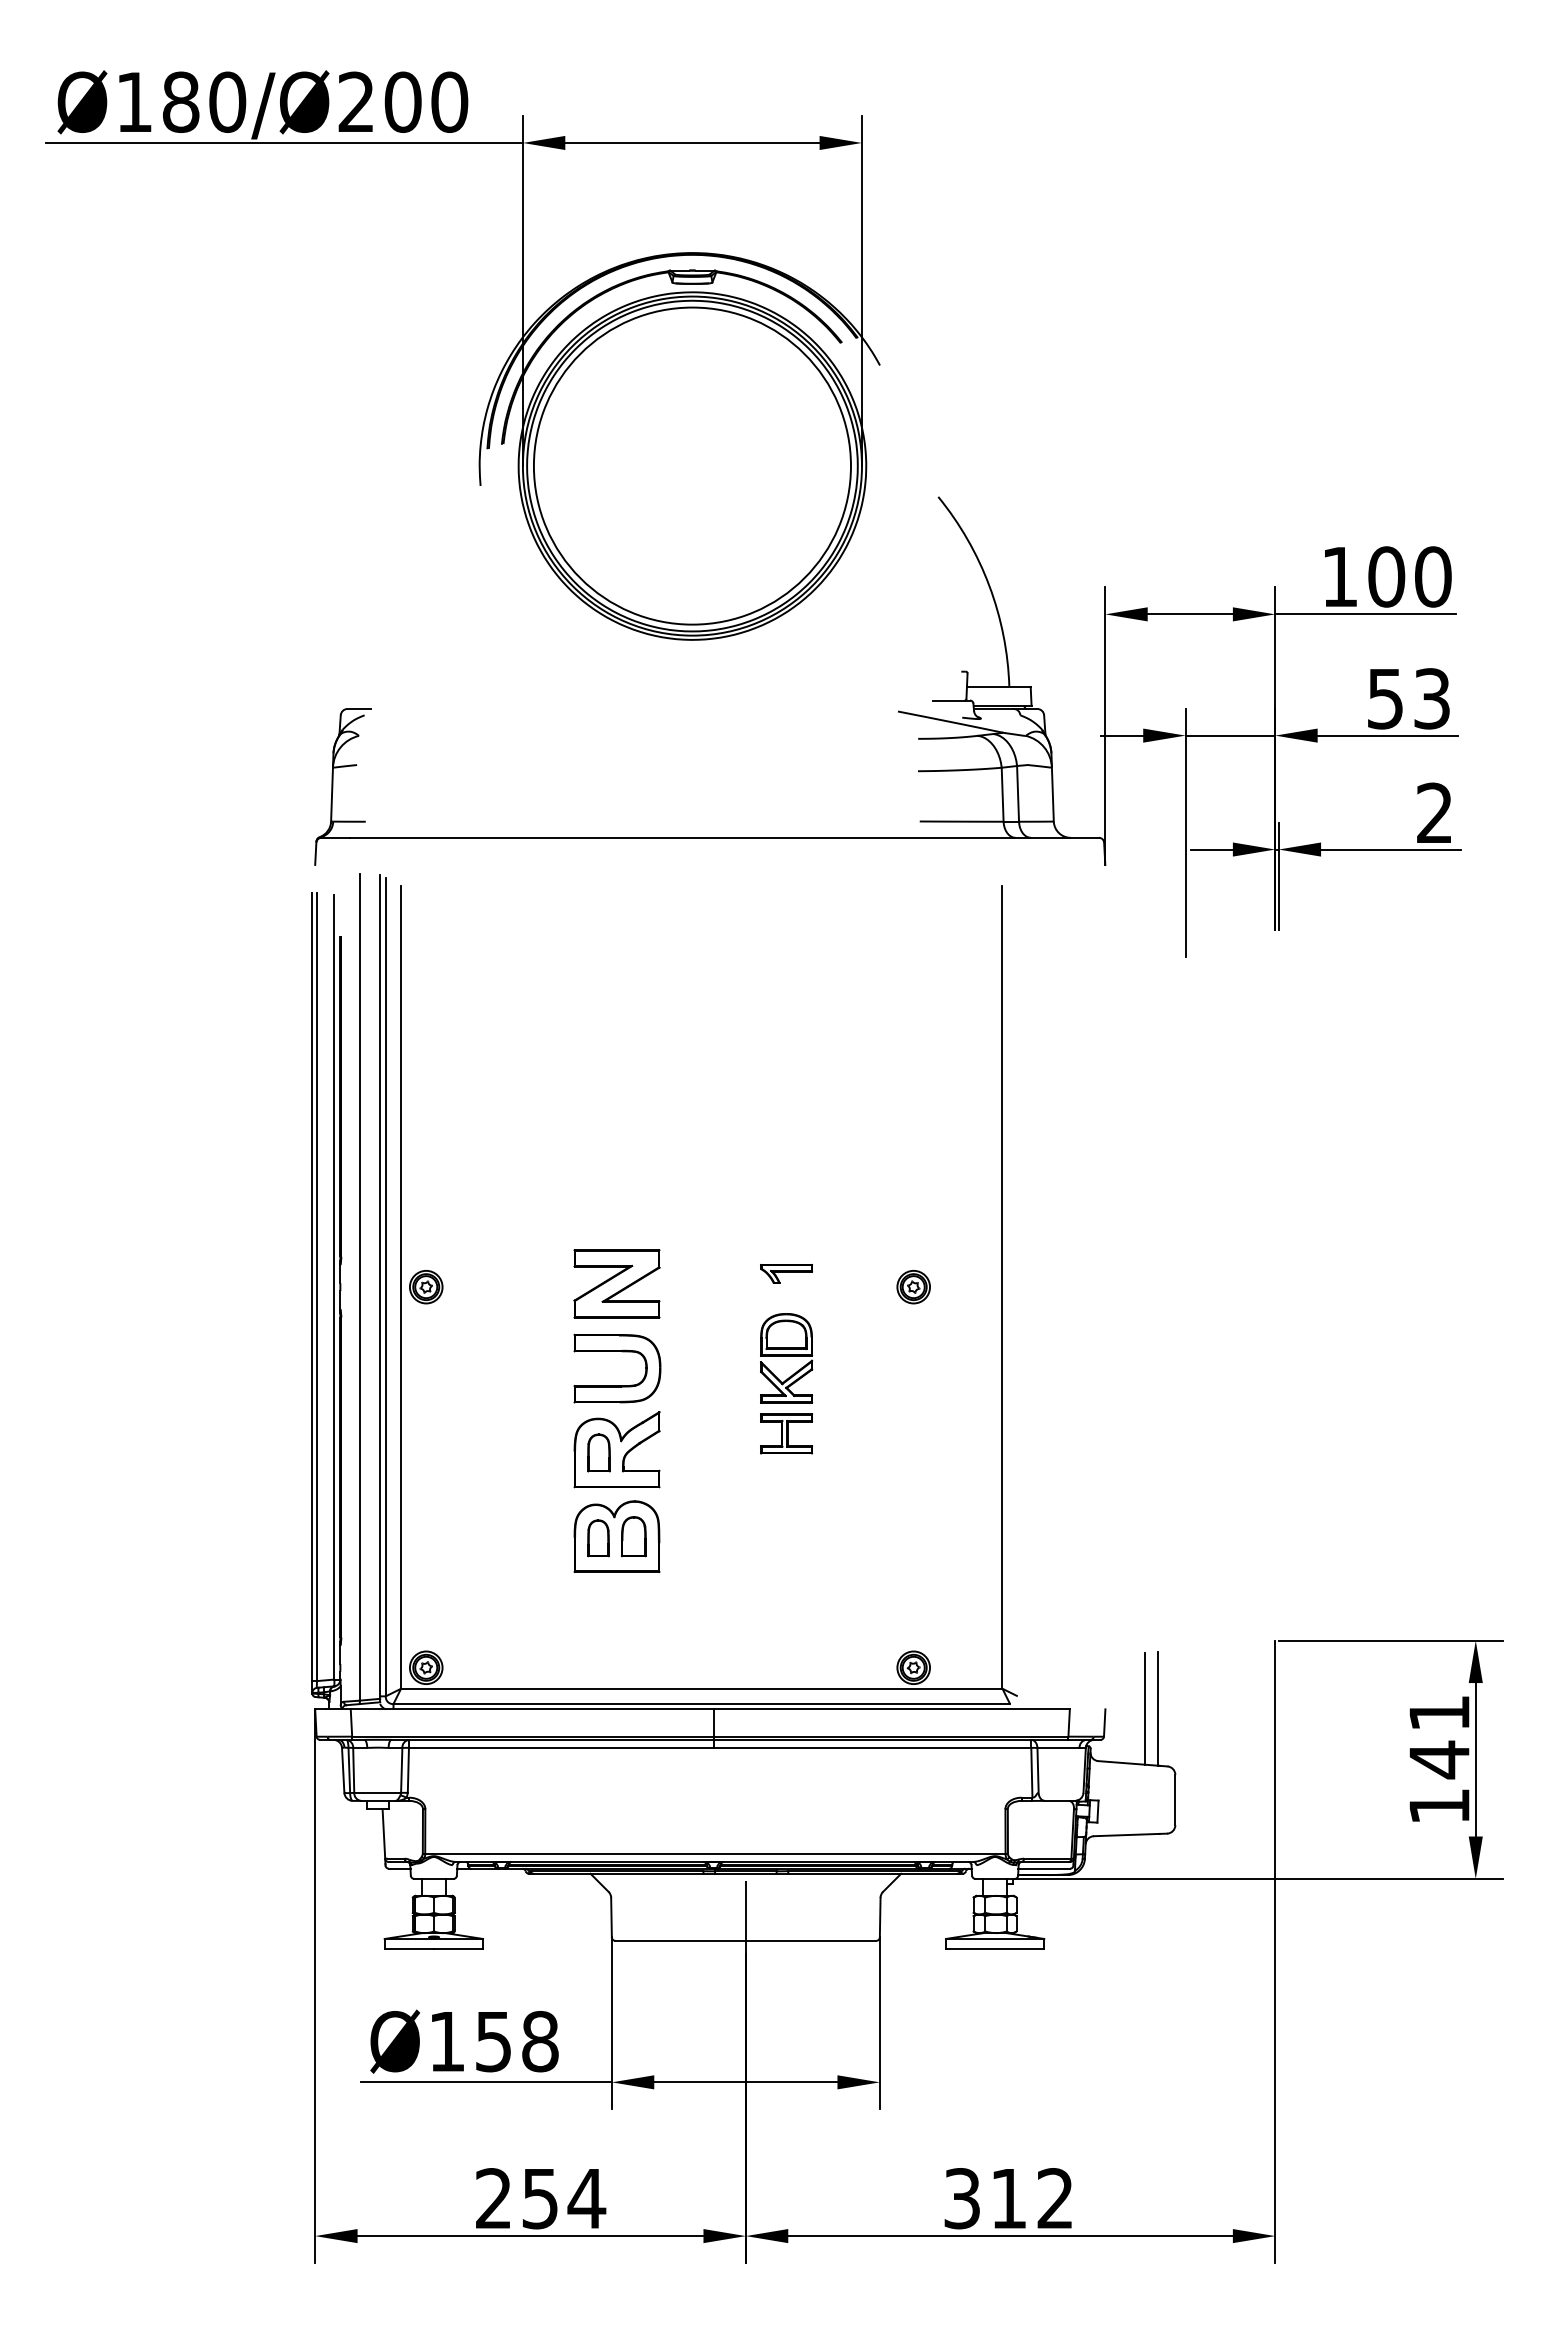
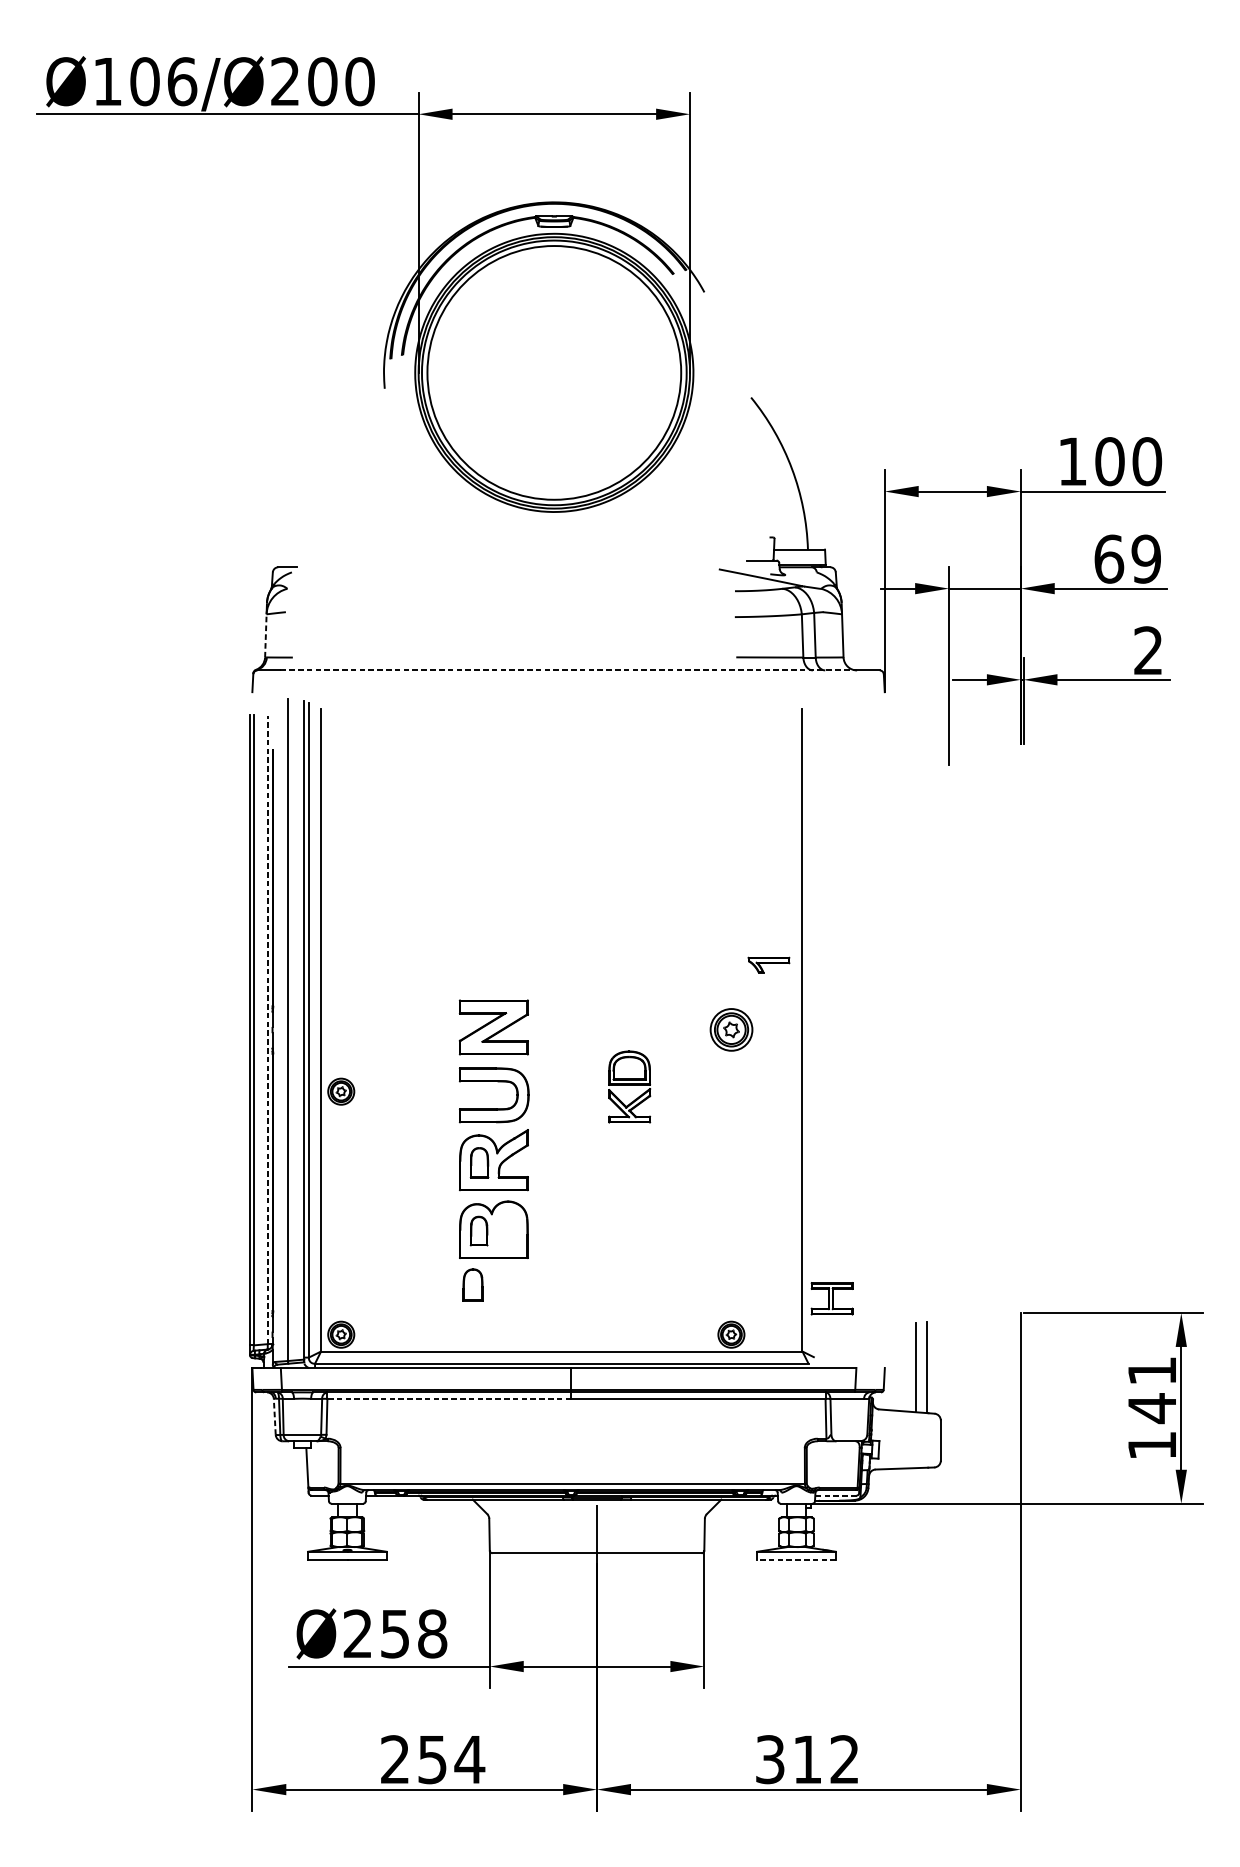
text: (204, 101) -> (163, 81), Ø180/Ø200 -> Ø106/Ø200
text: (1408, 698) -> (1127, 558), 53 -> 69
line: (332, 794) -> (266, 635), solid -> dashed
line: (709, 837) -> (567, 670), solid -> dashed
part: (786, 1273) -> (768, 964), moved
line: (334, 1286) -> (267, 1029), solid -> dashed
part: (426, 1287) -> (341, 1091), moved
part: (913, 1287) -> (731, 1030), size x1.6
part: (786, 1433) -> (832, 1298), moved
part: (633, 1536) -> (472, 1284), moved
line: (560, 1747) -> (448, 1398), solid -> dashed
line: (343, 1770) -> (275, 1416), solid -> dashed
line: (1044, 1868) -> (836, 1495), solid -> dashed
line: (994, 1949) -> (796, 1560), solid -> dashed
text: (446, 2041) -> (357, 1633), Ø158 -> Ø258

